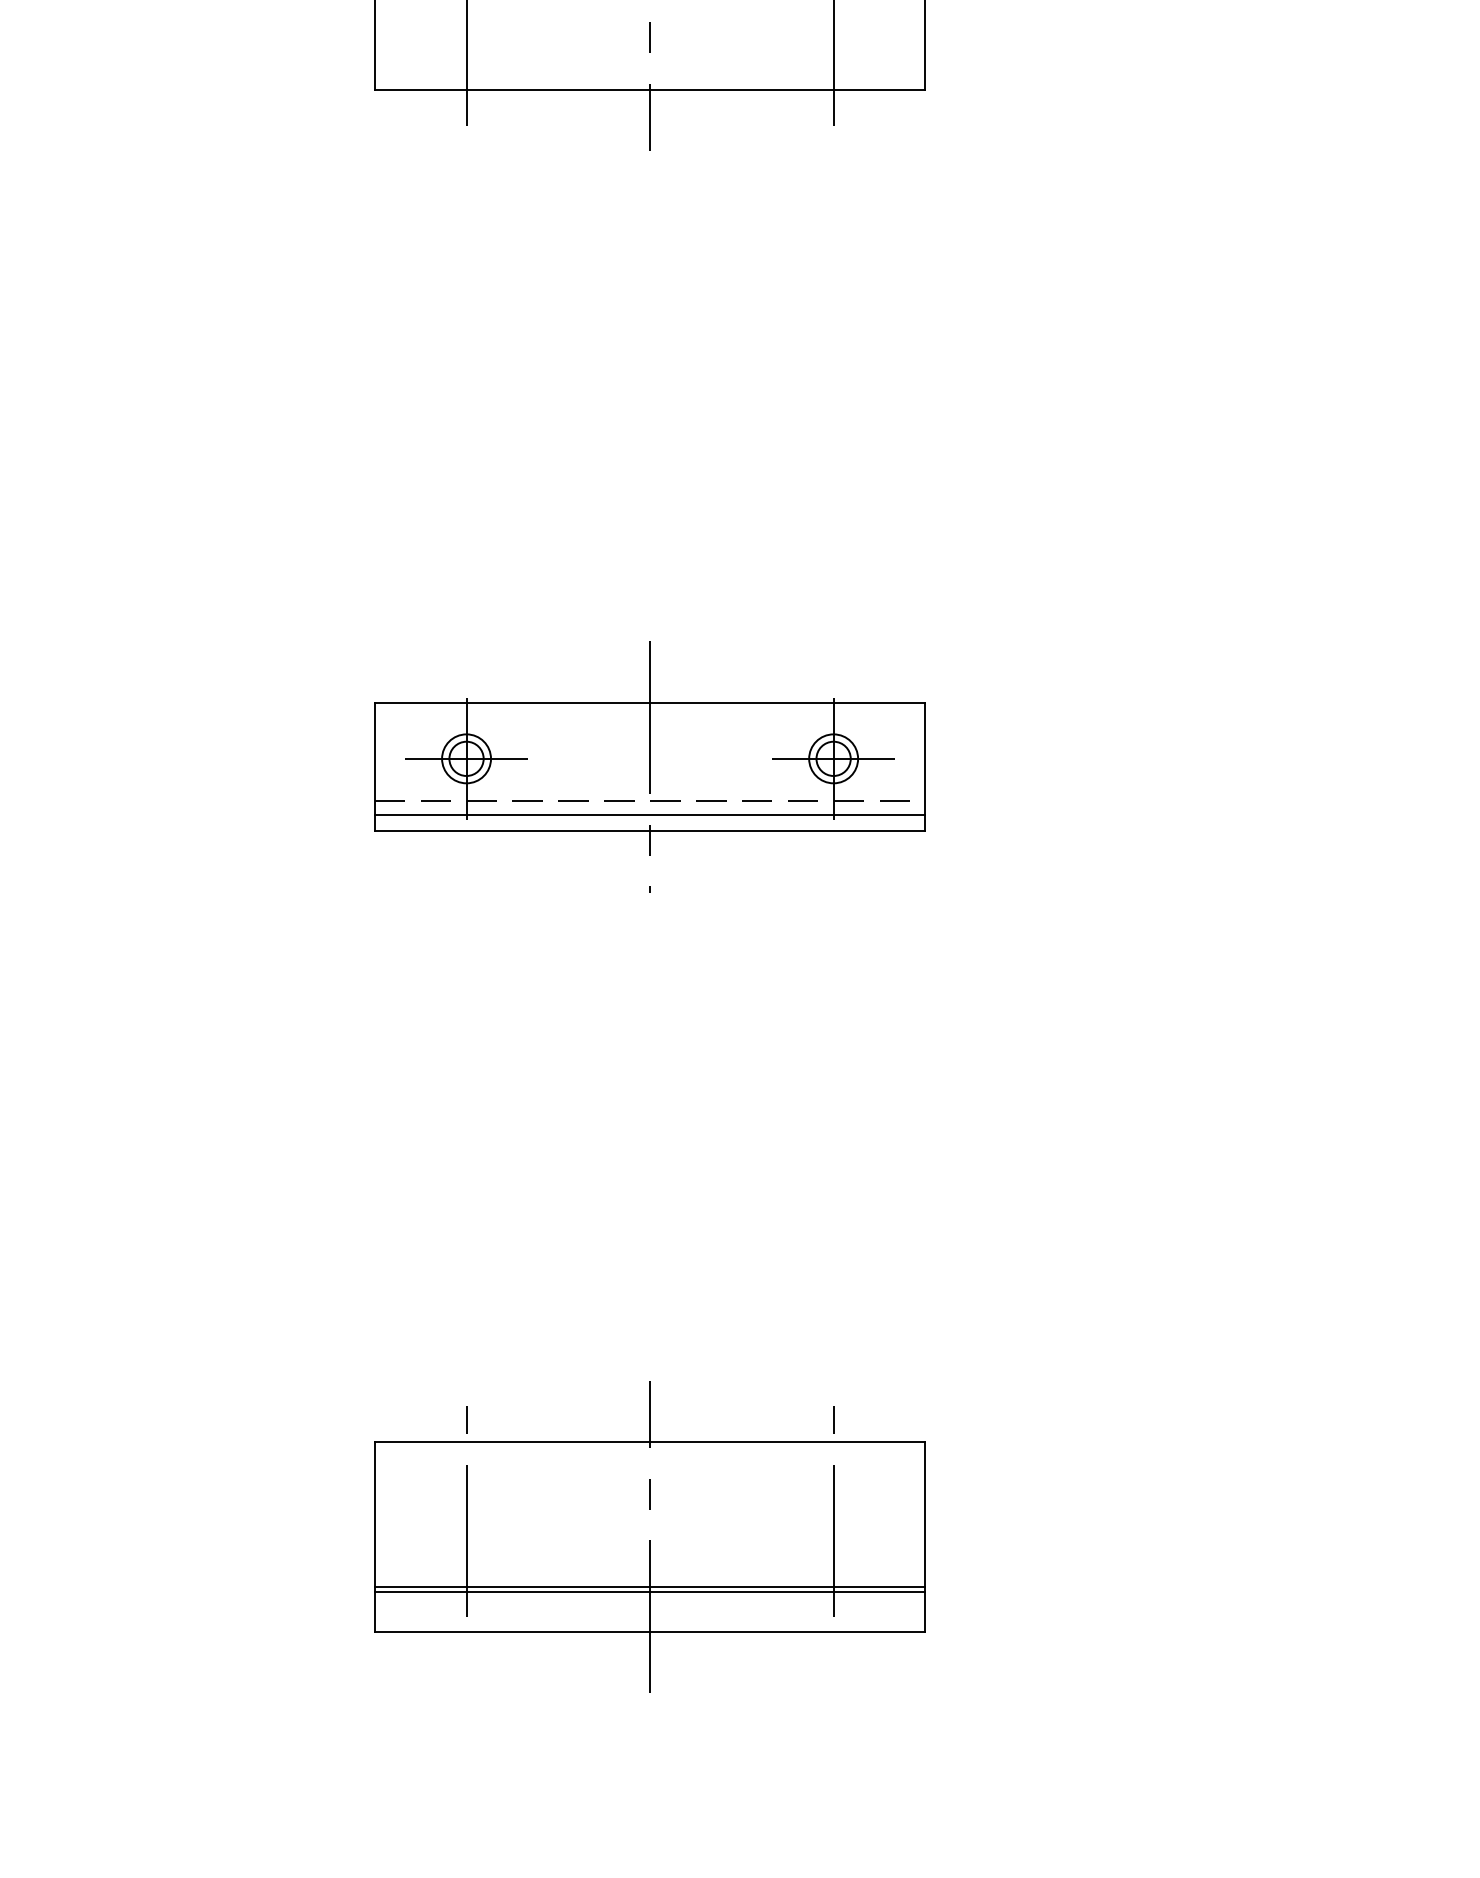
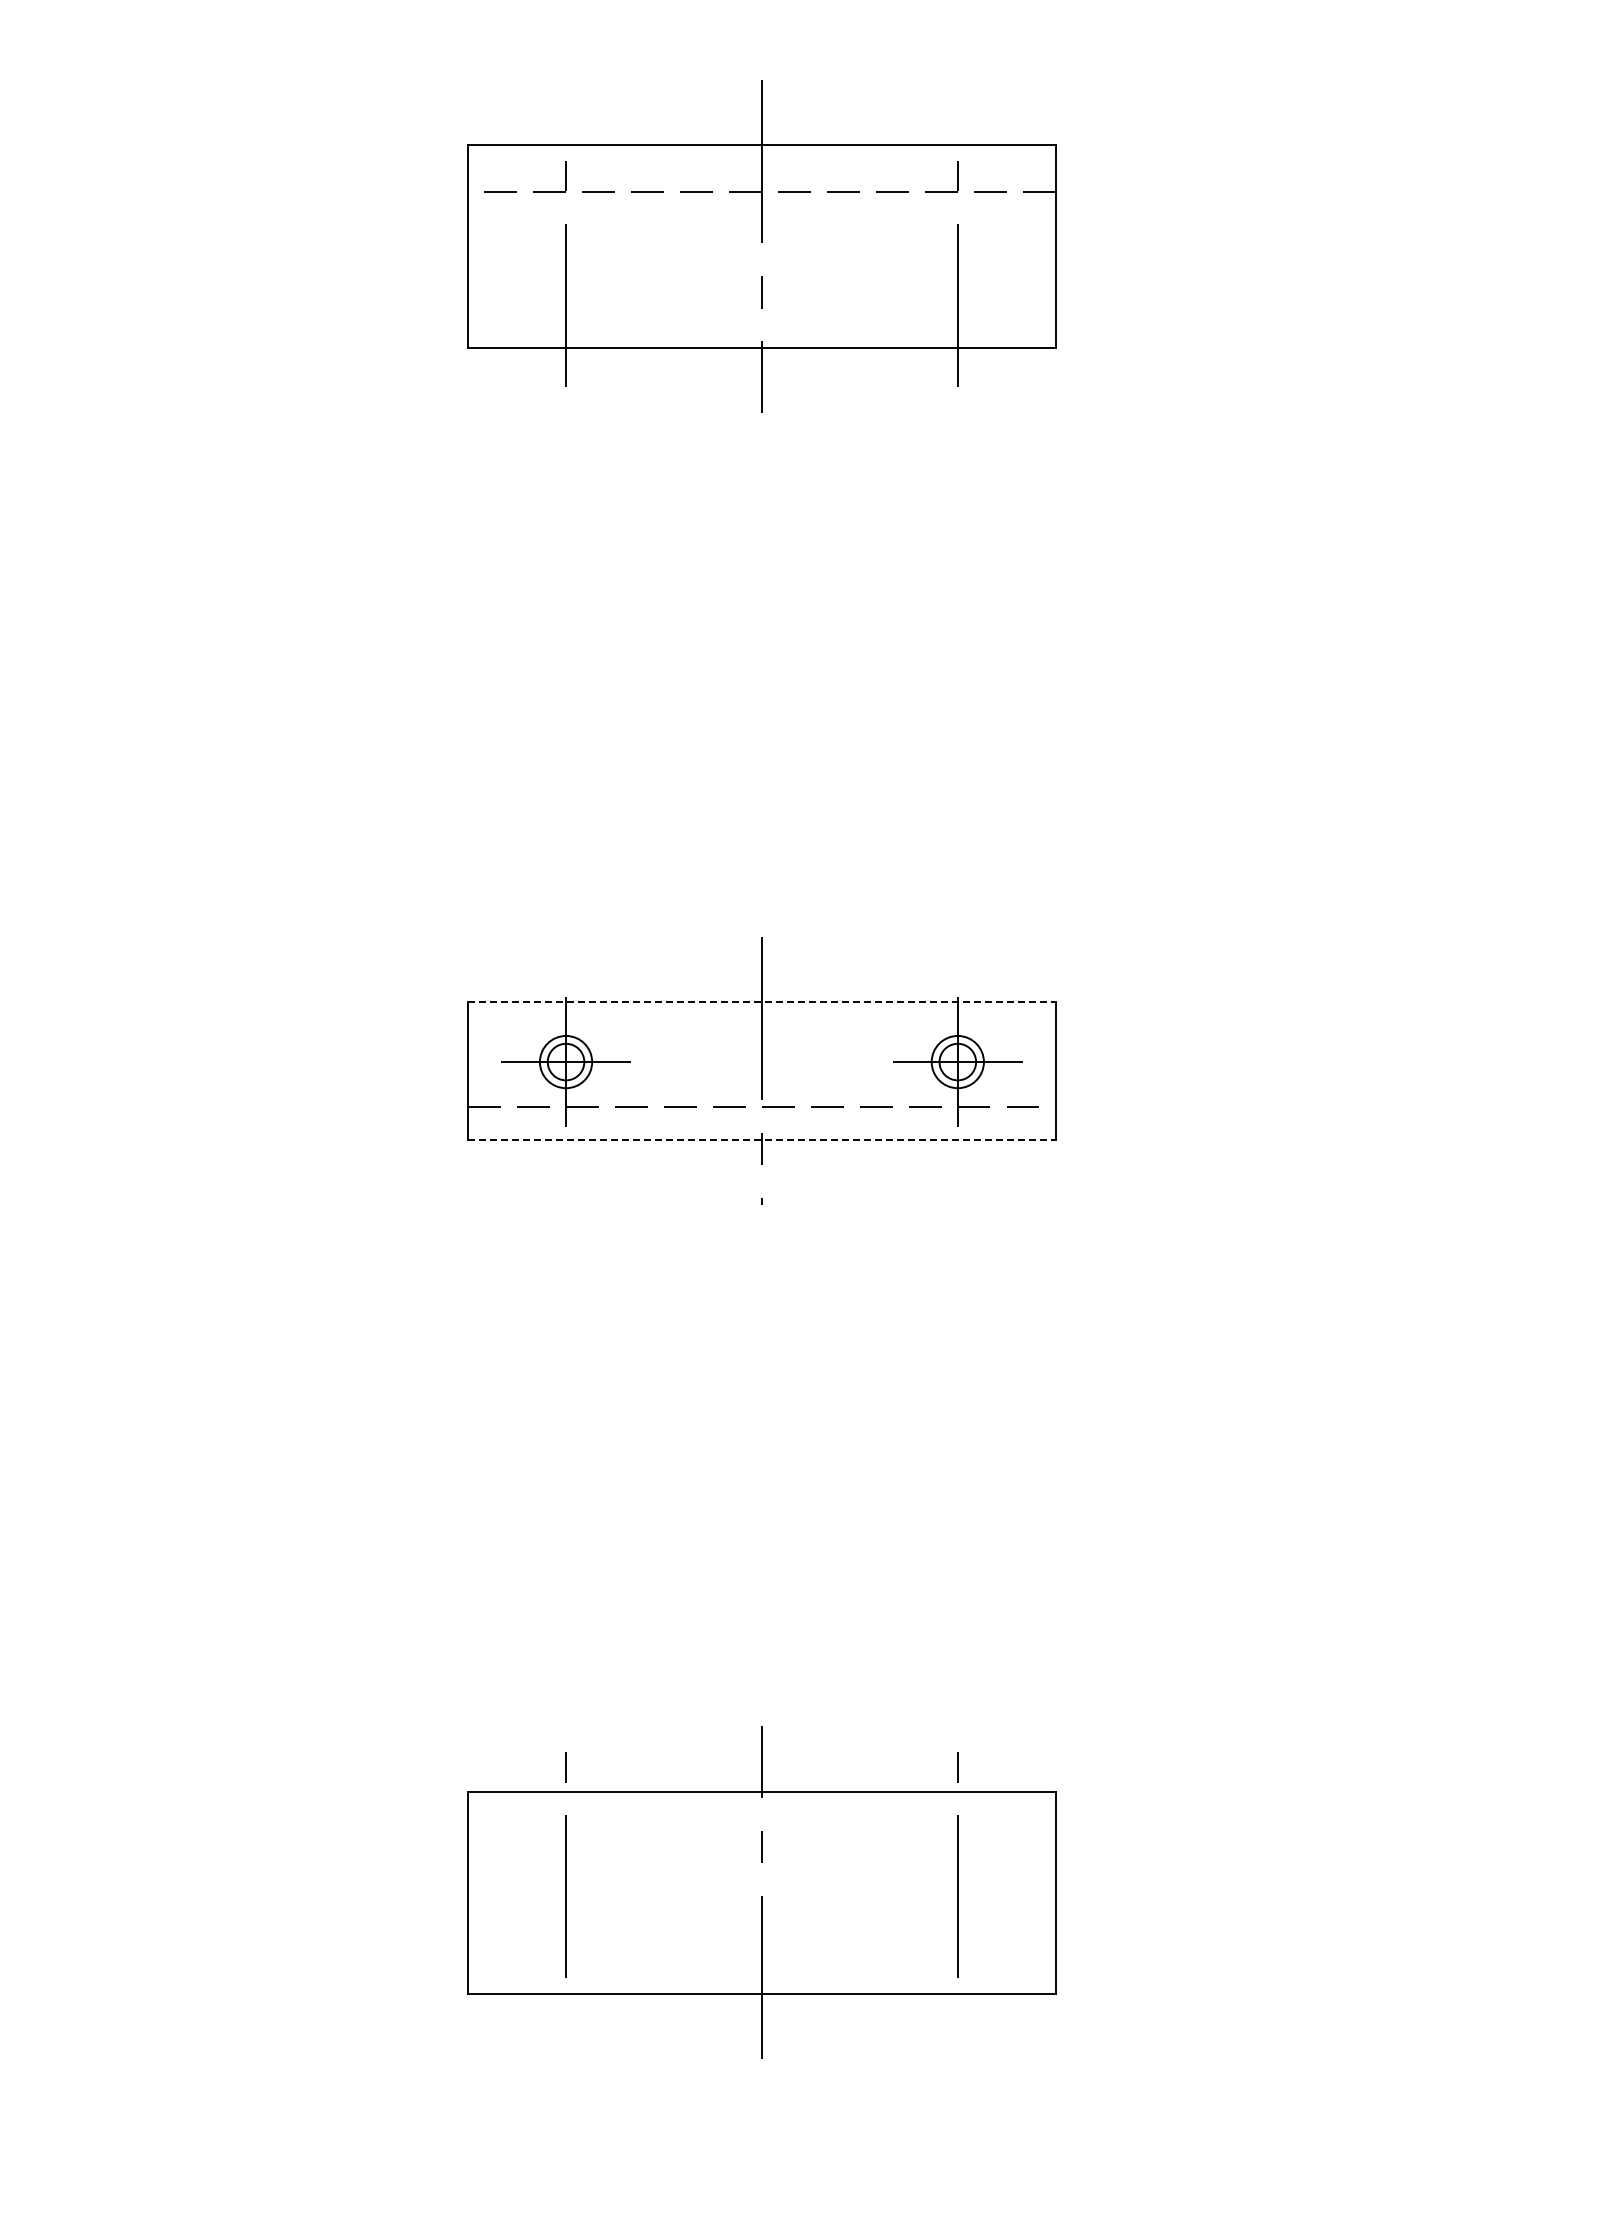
line: (649, 703) -> (761, 1002), solid -> dashed
line: (649, 815) -> (761, 1122), removed
line: (649, 831) -> (761, 1139), solid -> dashed
line: (649, 1586) -> (761, 1945), removed
line: (649, 1592) -> (761, 1951), removed

